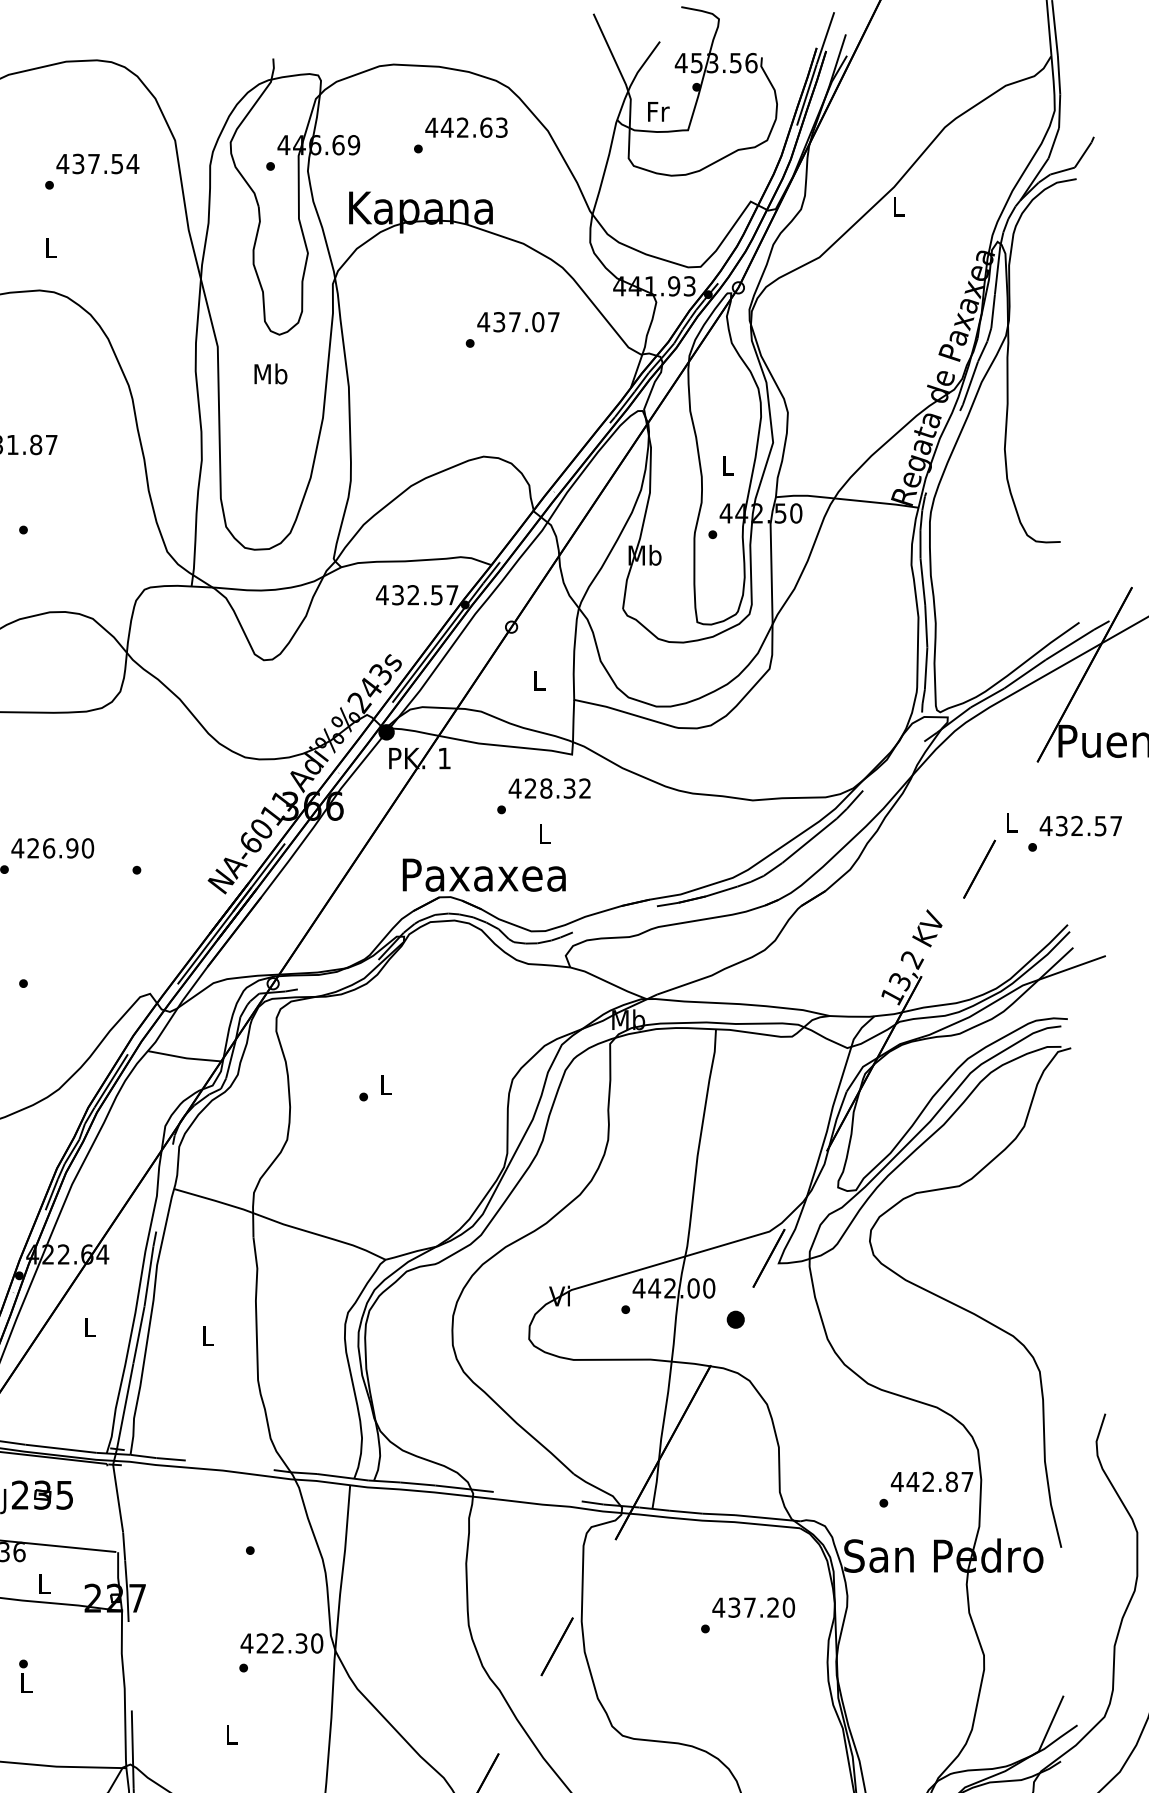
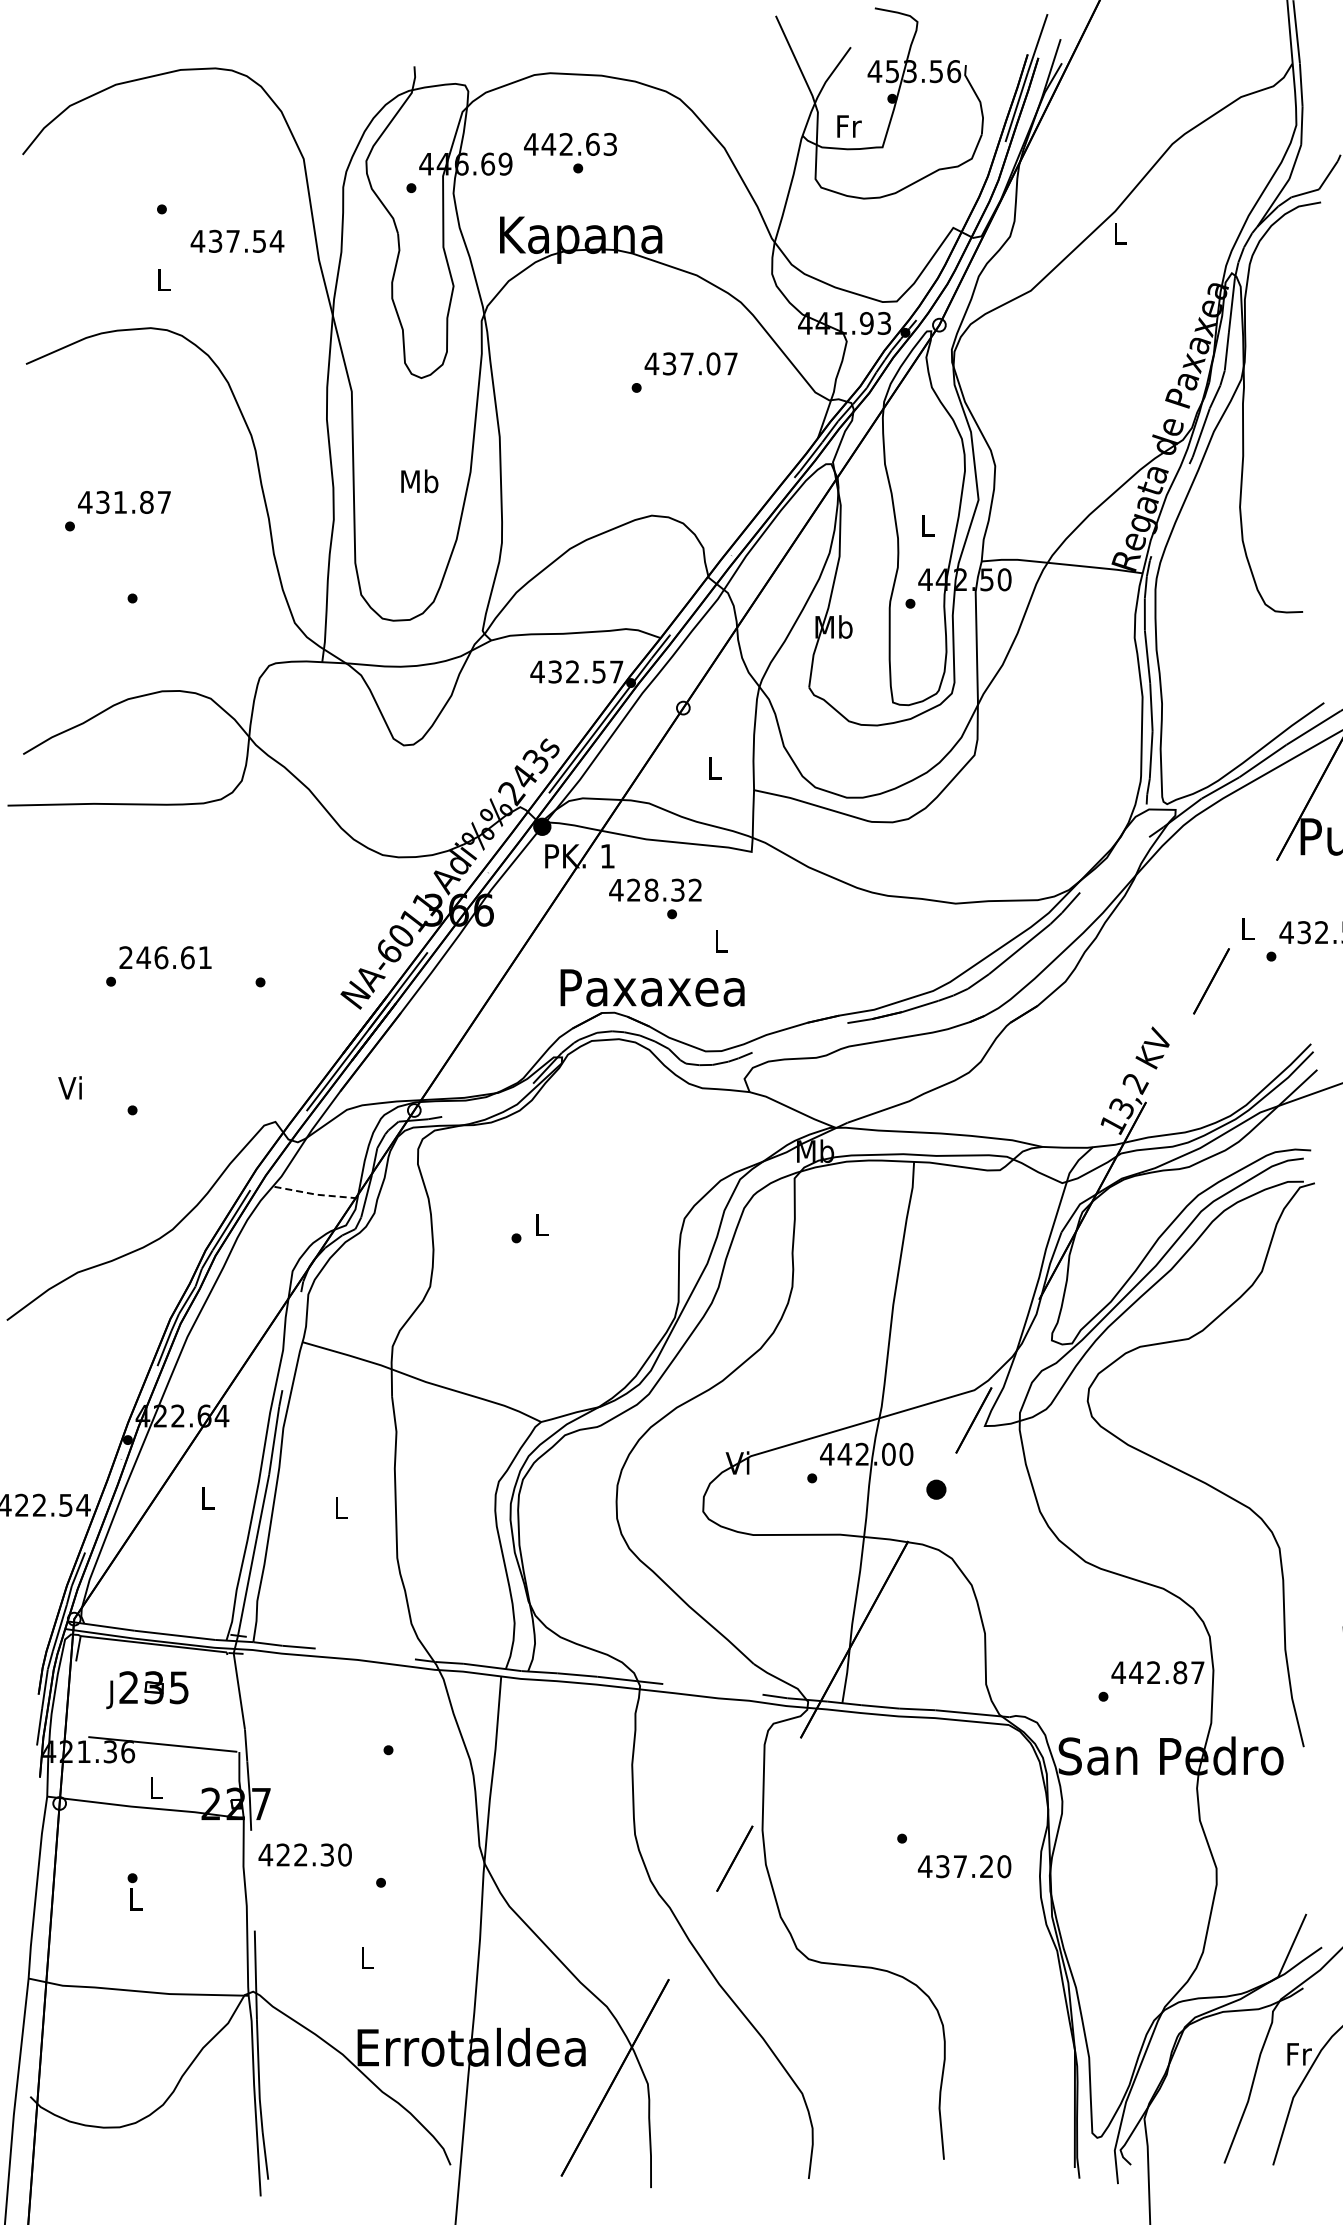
text: (466, 127) -> (570, 144), moved
text: (97, 163) -> (237, 240), moved
text: (270, 374) -> (419, 481), moved
text: (549, 787) -> (655, 889), moved
text: (52, 848) -> (165, 957), 426.90 -> 246.61
line: (184, 1058) -> (314, 1194), solid -> dashed
text: (753, 1607) -> (964, 1866), moved
text: (281, 1642) -> (304, 1854), moved

